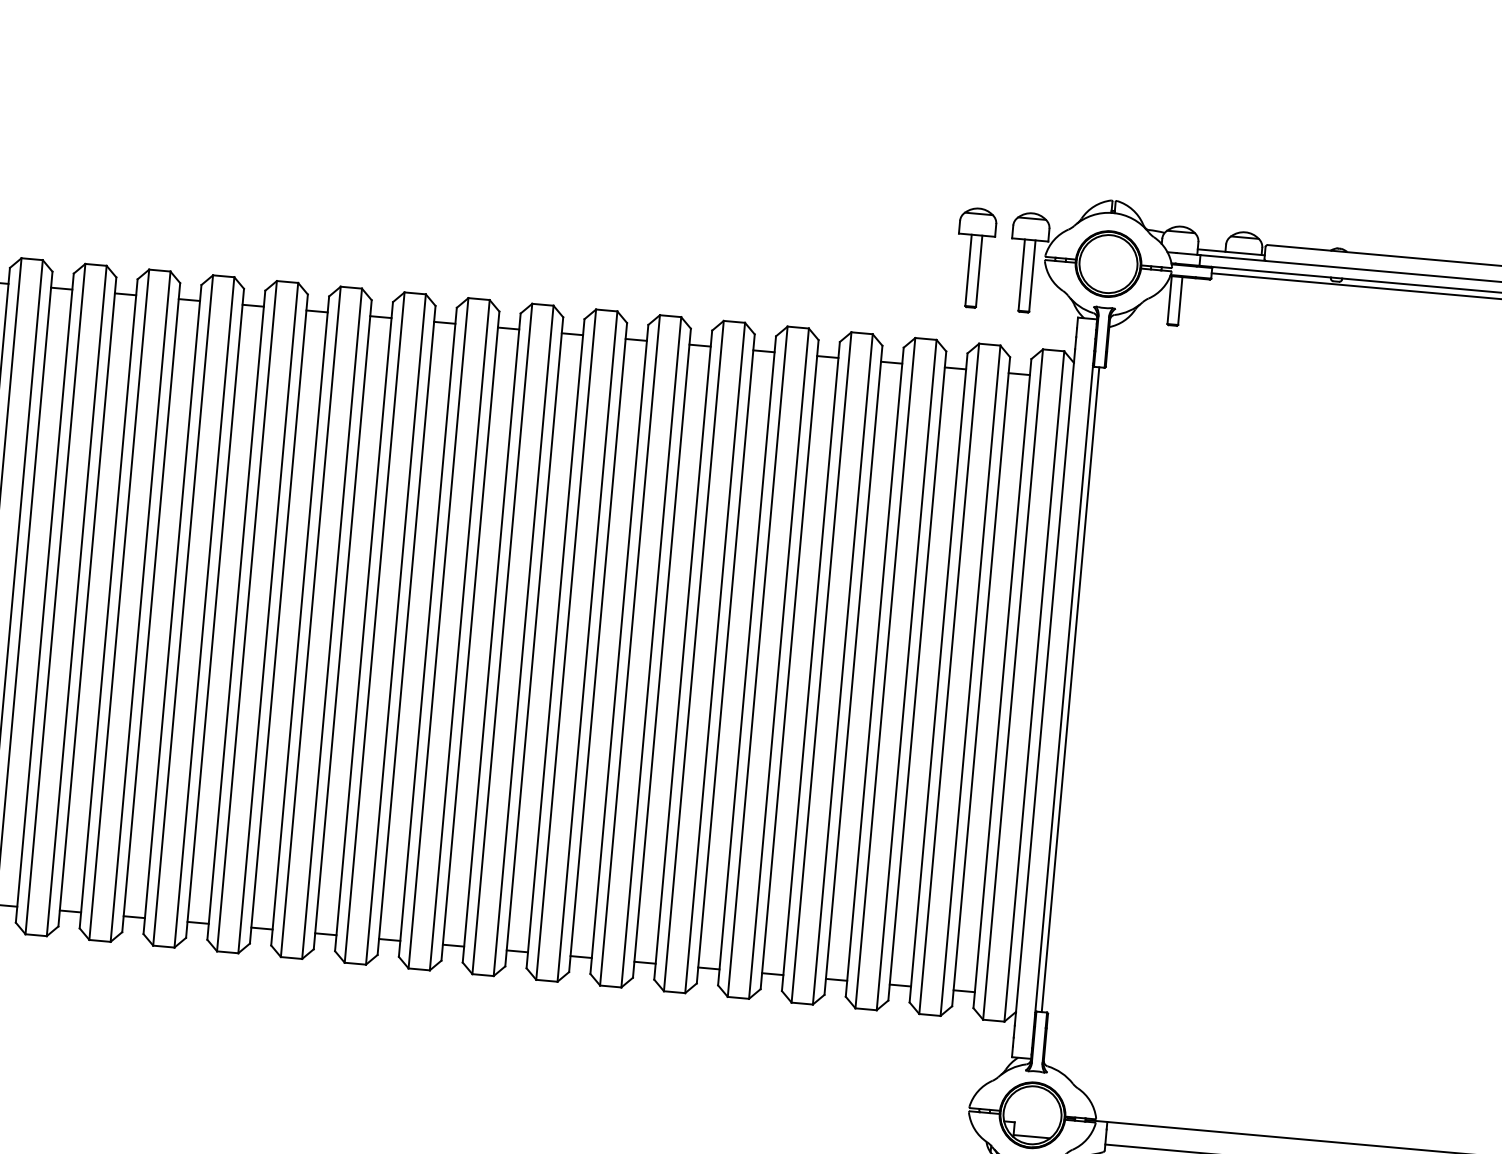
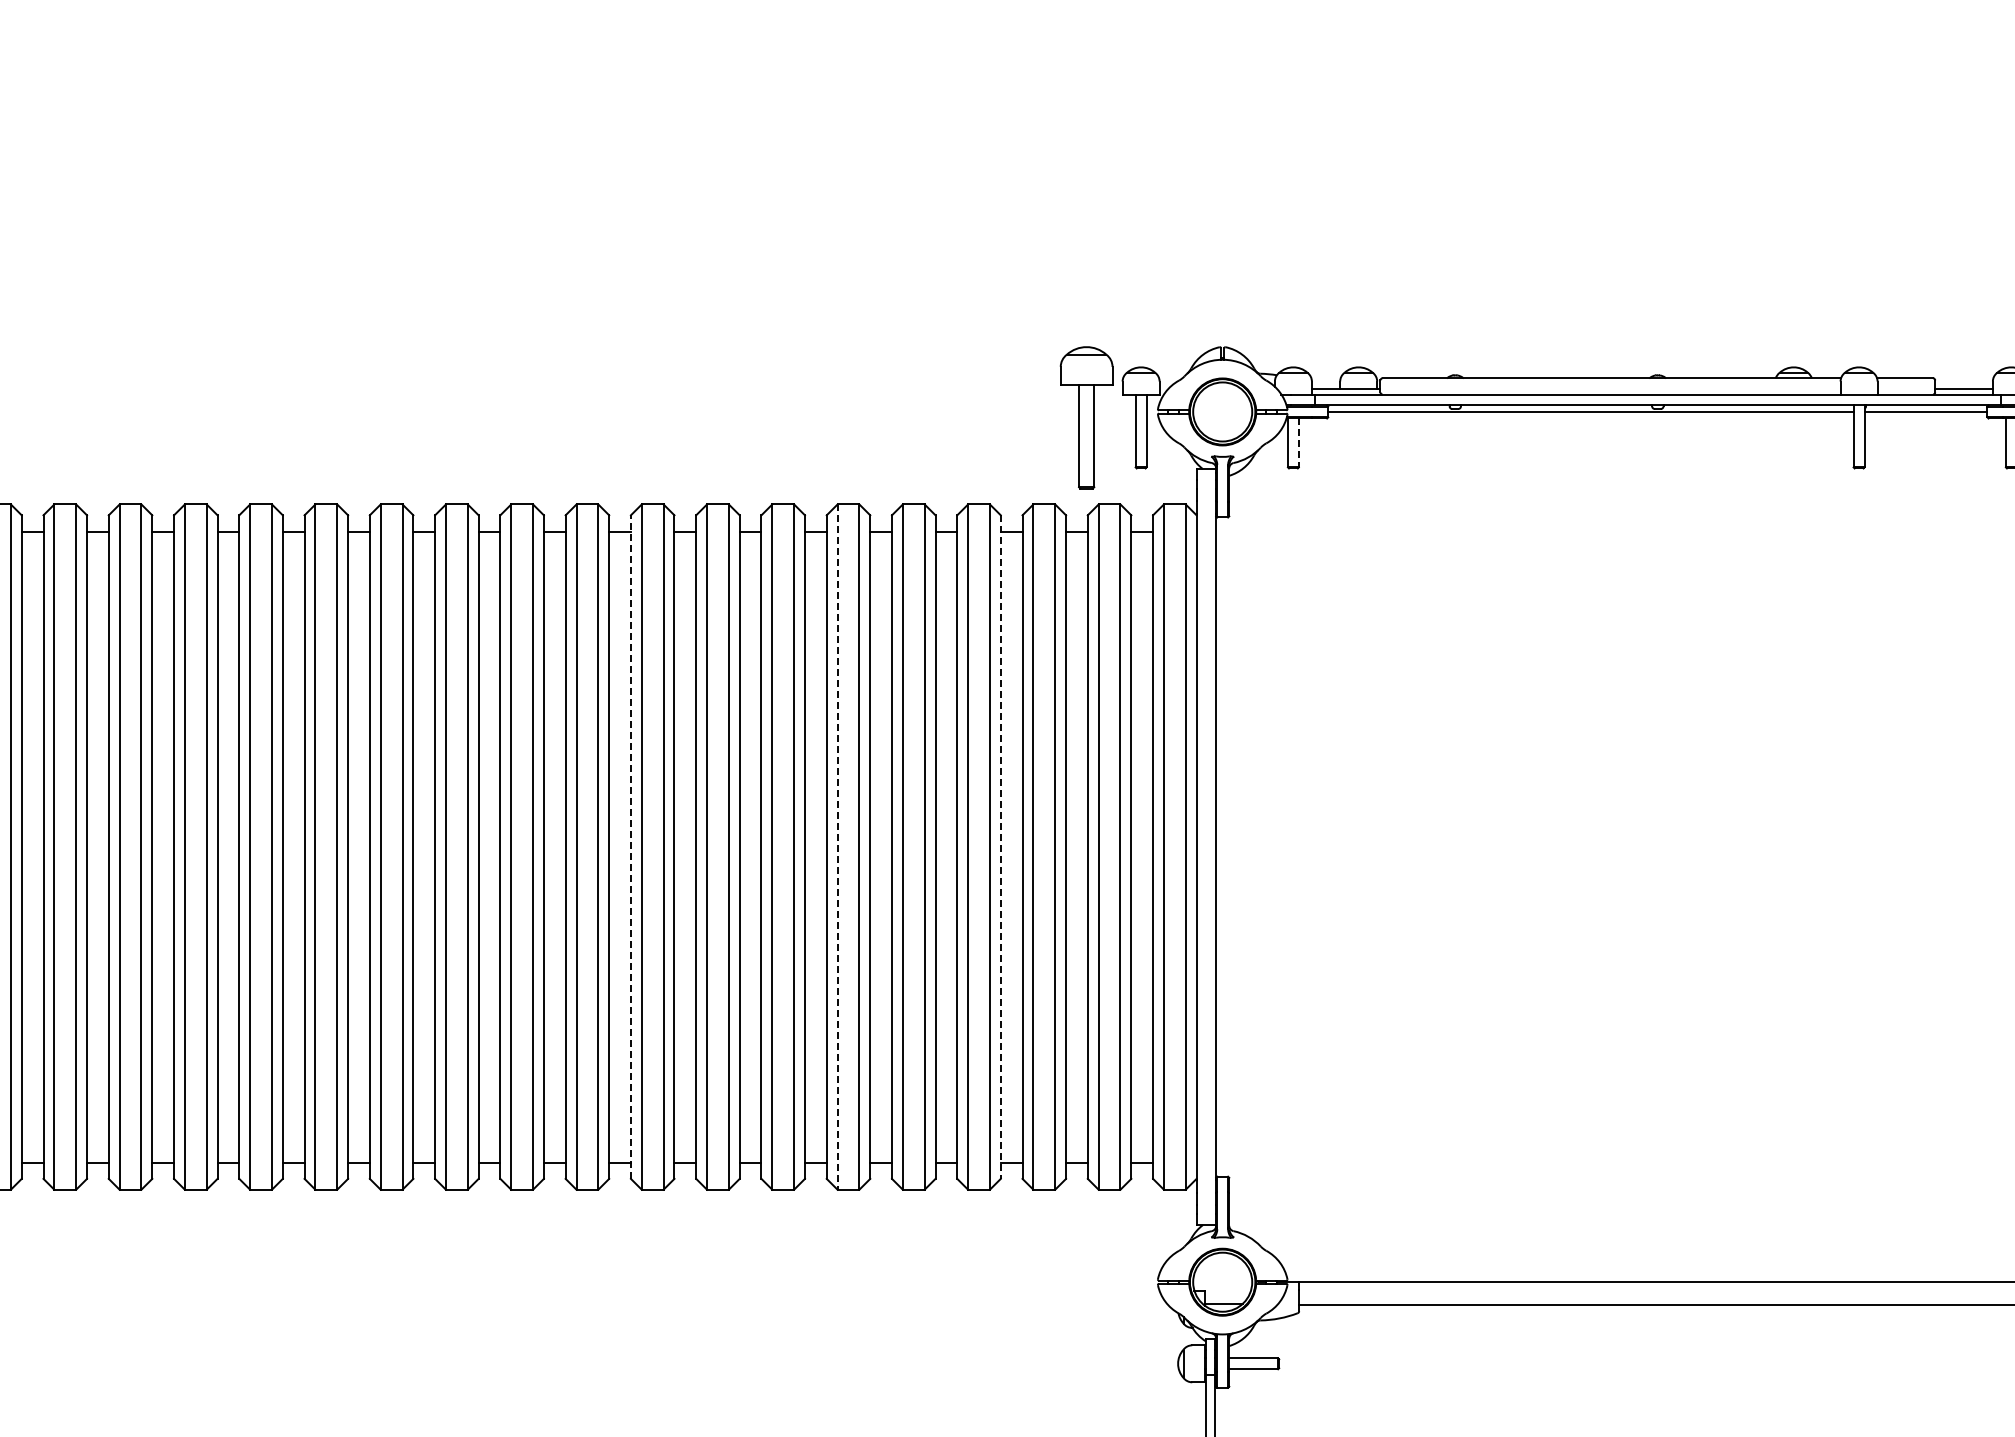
part: (974, 257) -> (1086, 417), size x1.4
line: (1179, 301) -> (1298, 443), solid -> dashed
line: (491, 638) -> (630, 847), solid -> dashed
line: (693, 656) -> (837, 847), solid -> dashed
line: (853, 670) -> (1000, 847), solid -> dashed
line: (1070, 689) -> (1222, 846), removed

